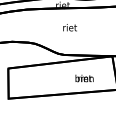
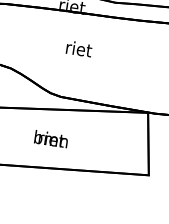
text: (84, 78) -> (51, 139), moved

